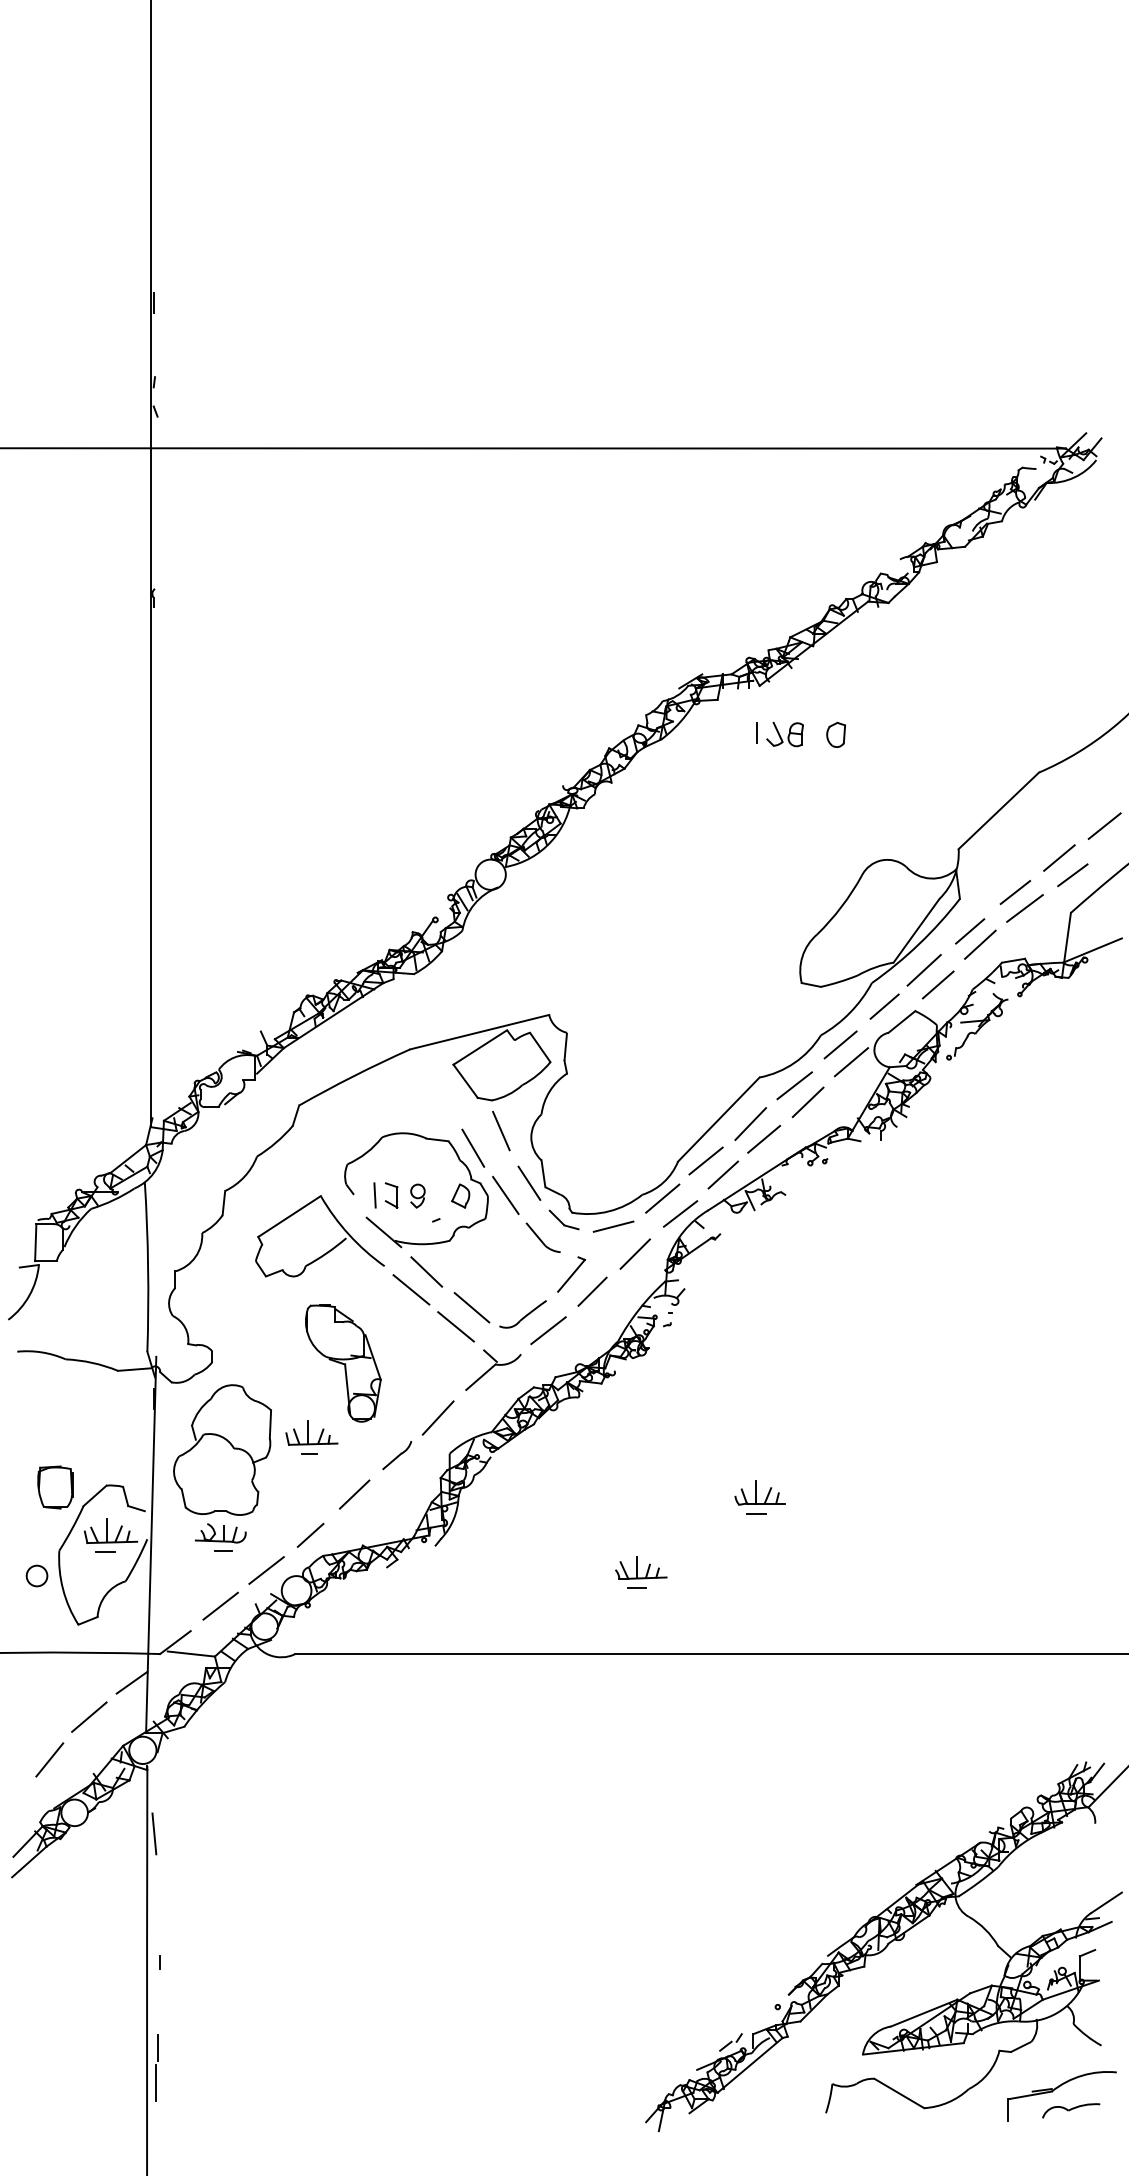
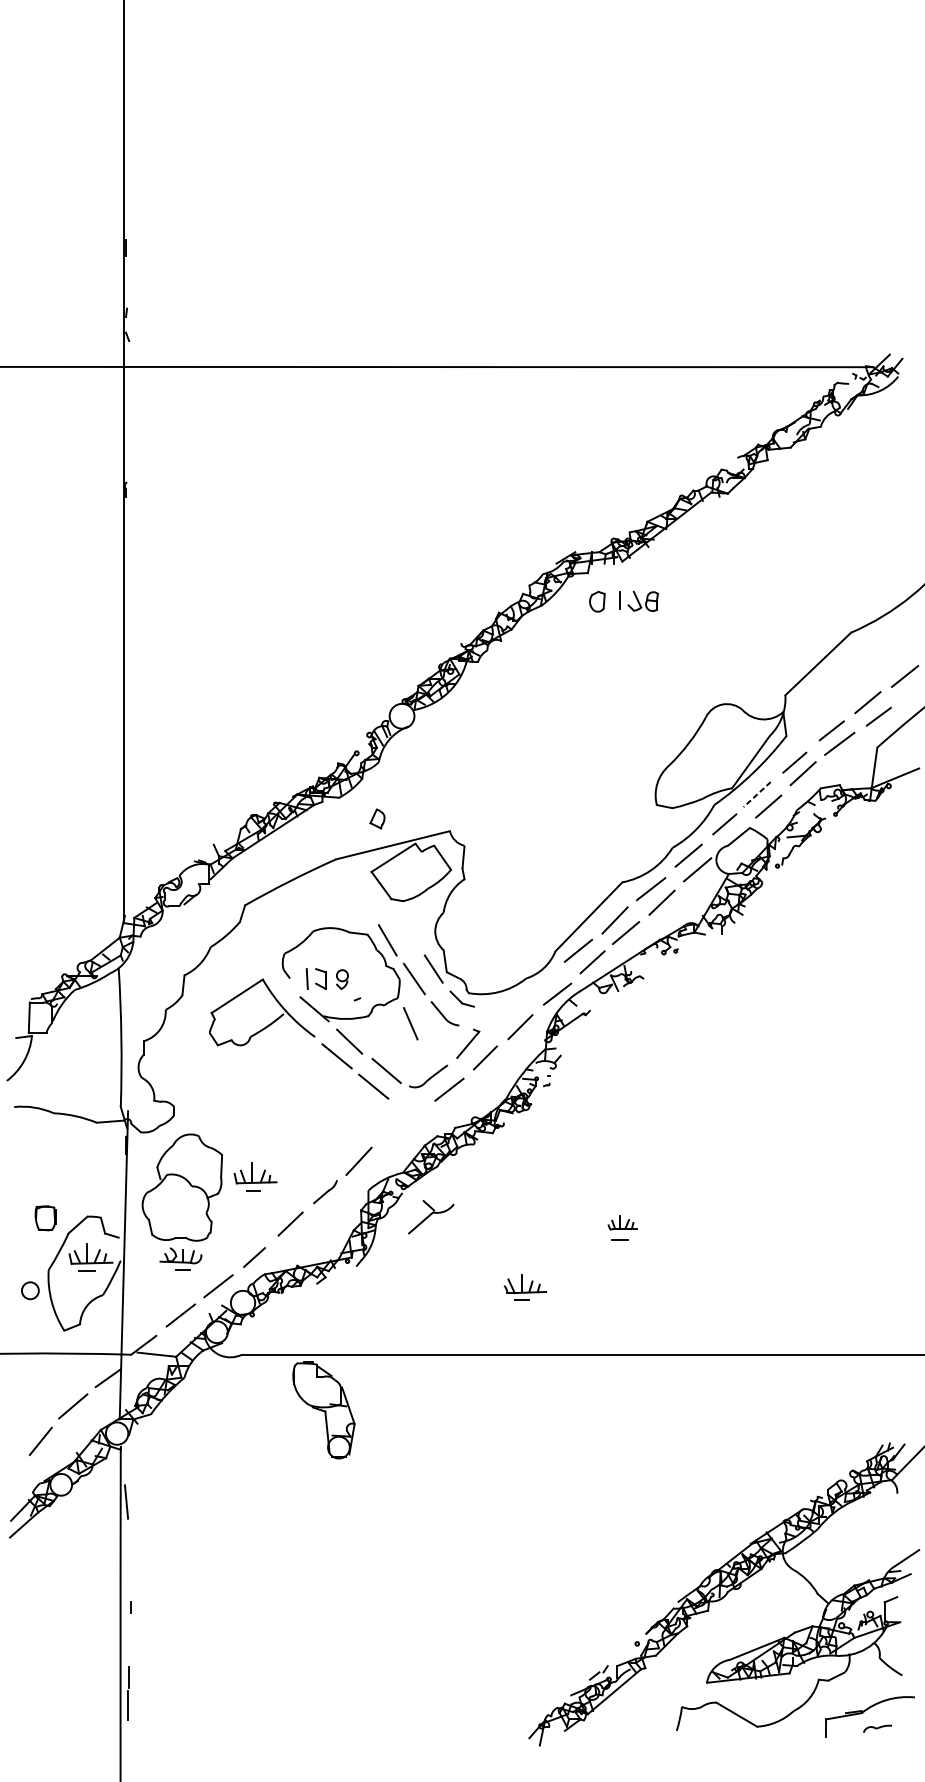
part: (835, 734) -> (596, 601), moved
line: (924, 970) -> (757, 794), solid -> dashed
line: (501, 1130) -> (410, 1023), moved
part: (460, 1195) -> (377, 818), moved
line: (662, 1198) -> (542, 981), removed
line: (613, 1226) -> (502, 1004), removed
part: (343, 1363) -> (324, 1410), moved
part: (493, 1369) -> (431, 1216), moved
part: (55, 1487) -> (45, 1218), size x0.7
part: (759, 1492) -> (622, 1222), size x0.7
part: (1071, 2110) -> (877, 1728), size x0.6

